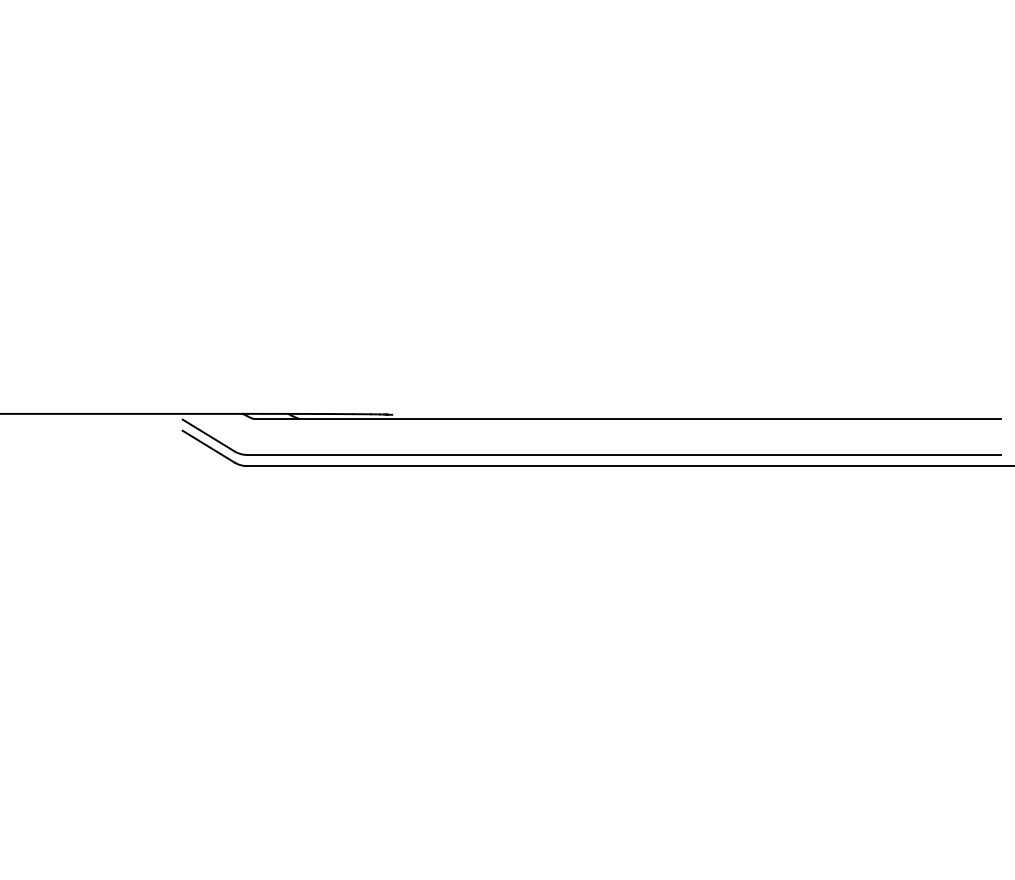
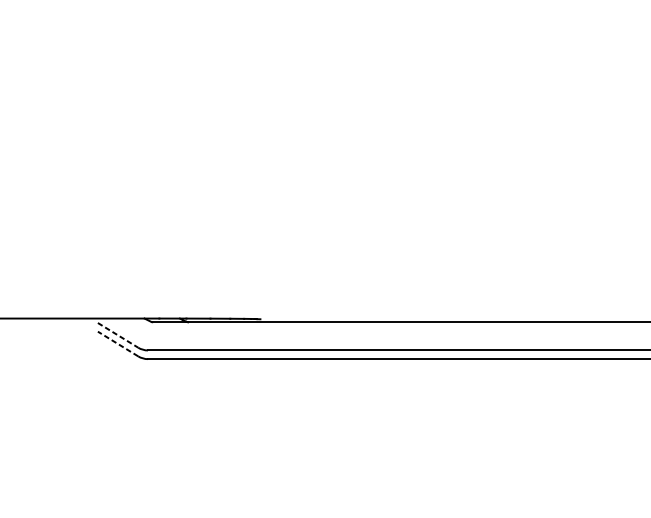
line: (209, 435) -> (118, 335), solid -> dashed
line: (208, 446) -> (117, 343), solid -> dashed

